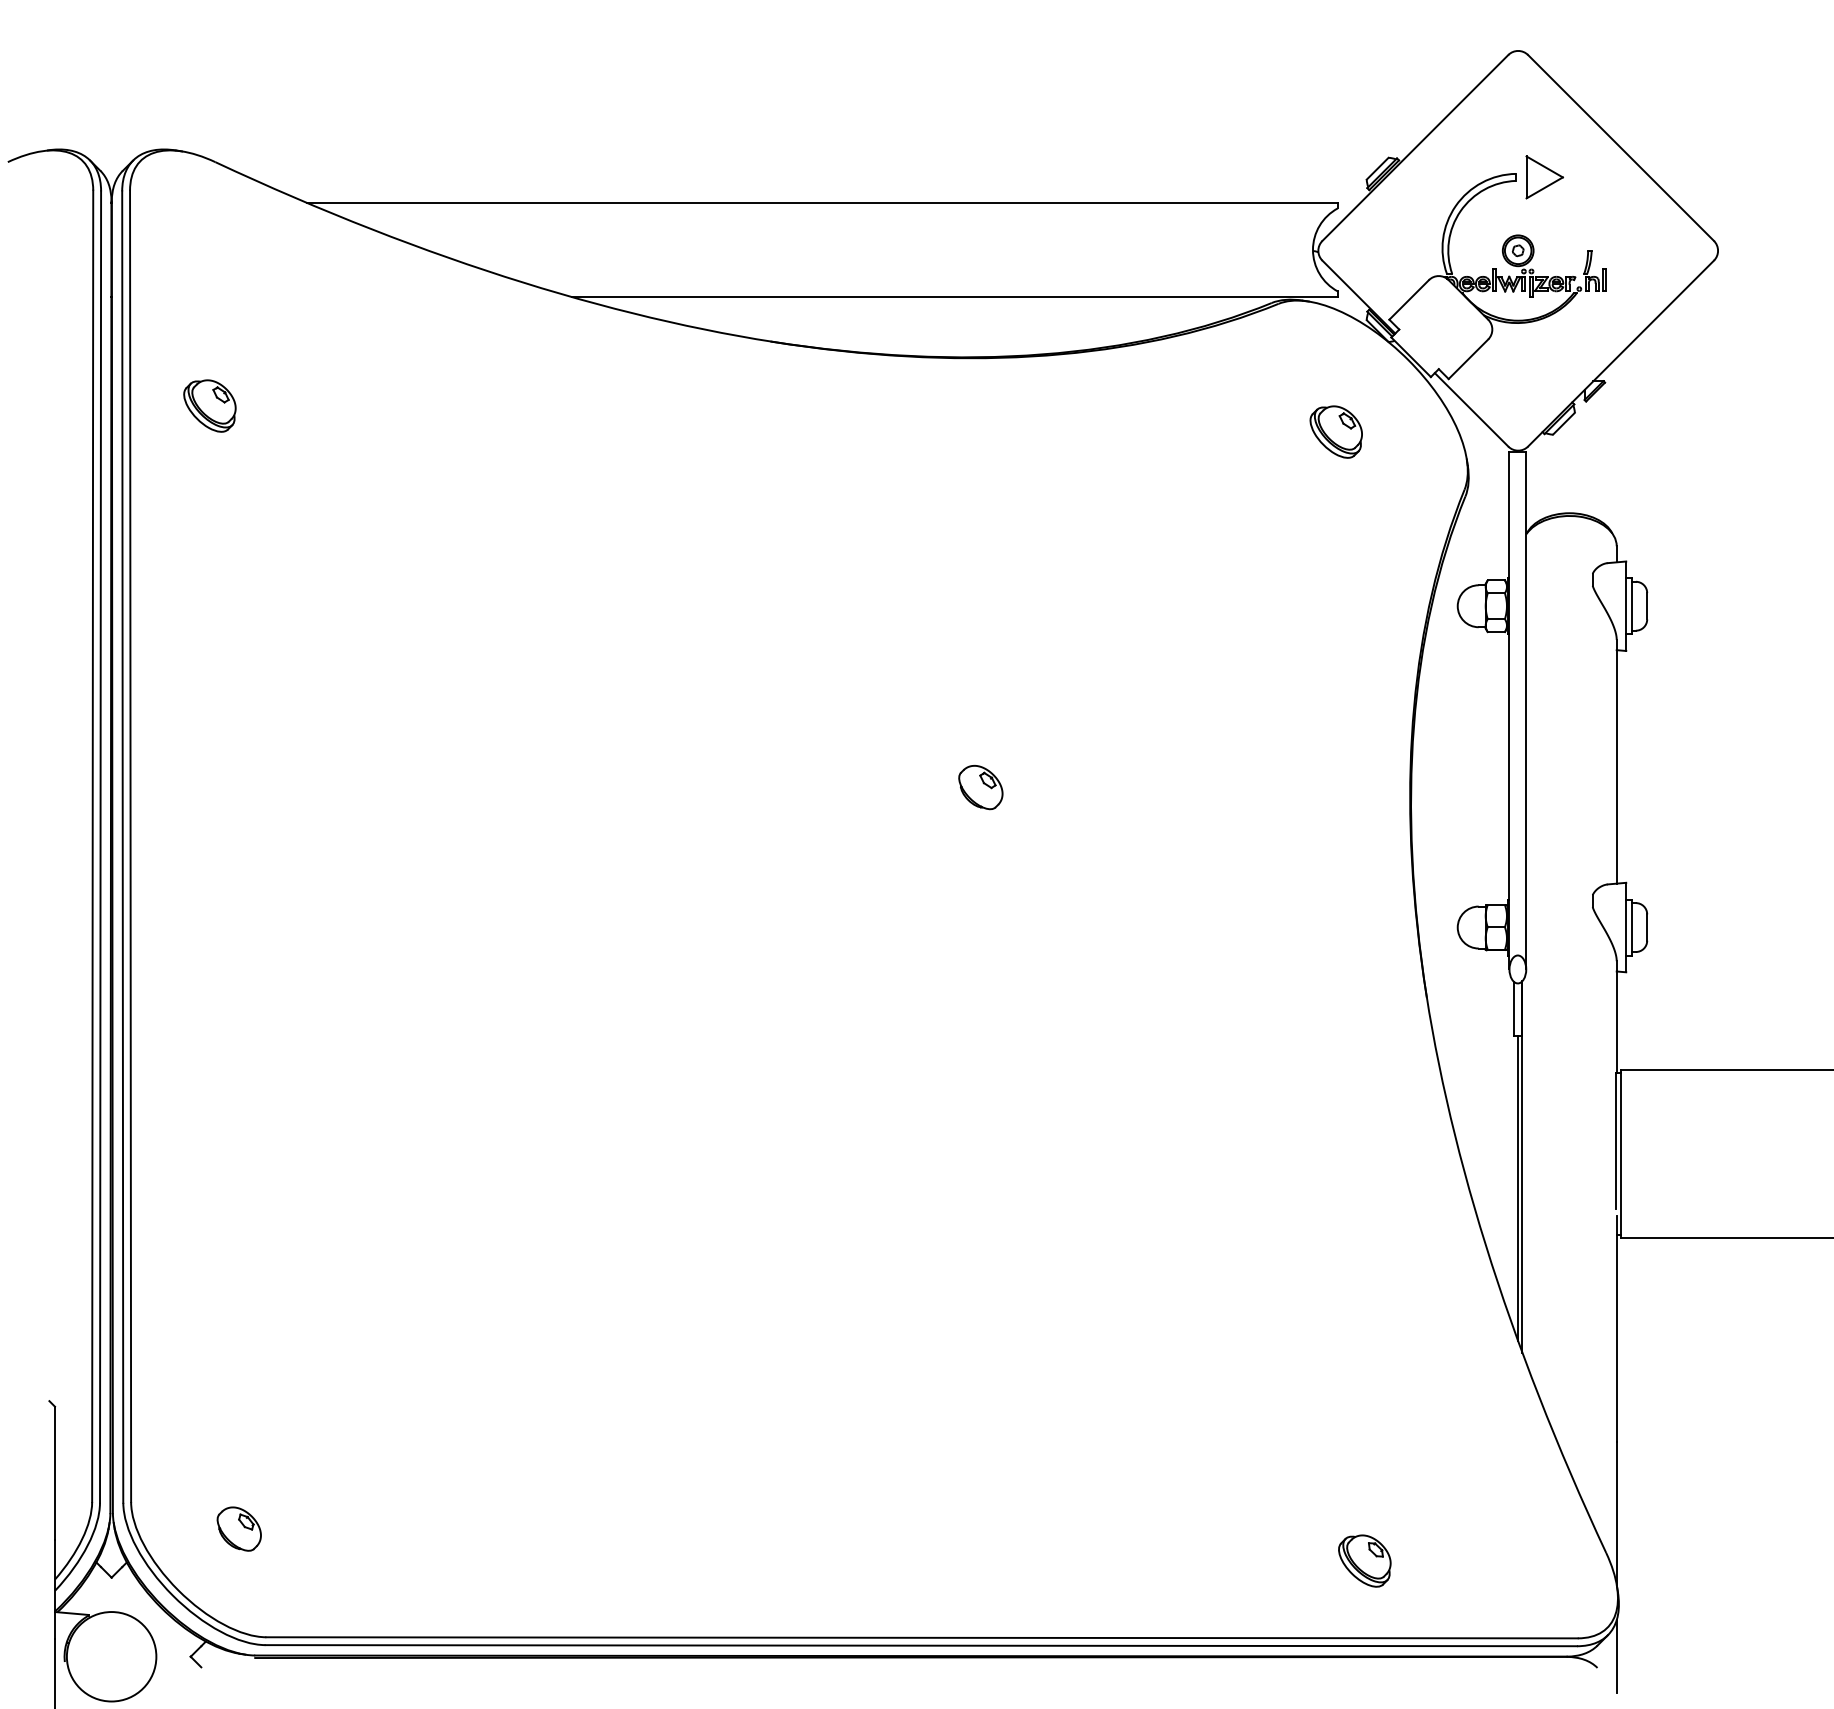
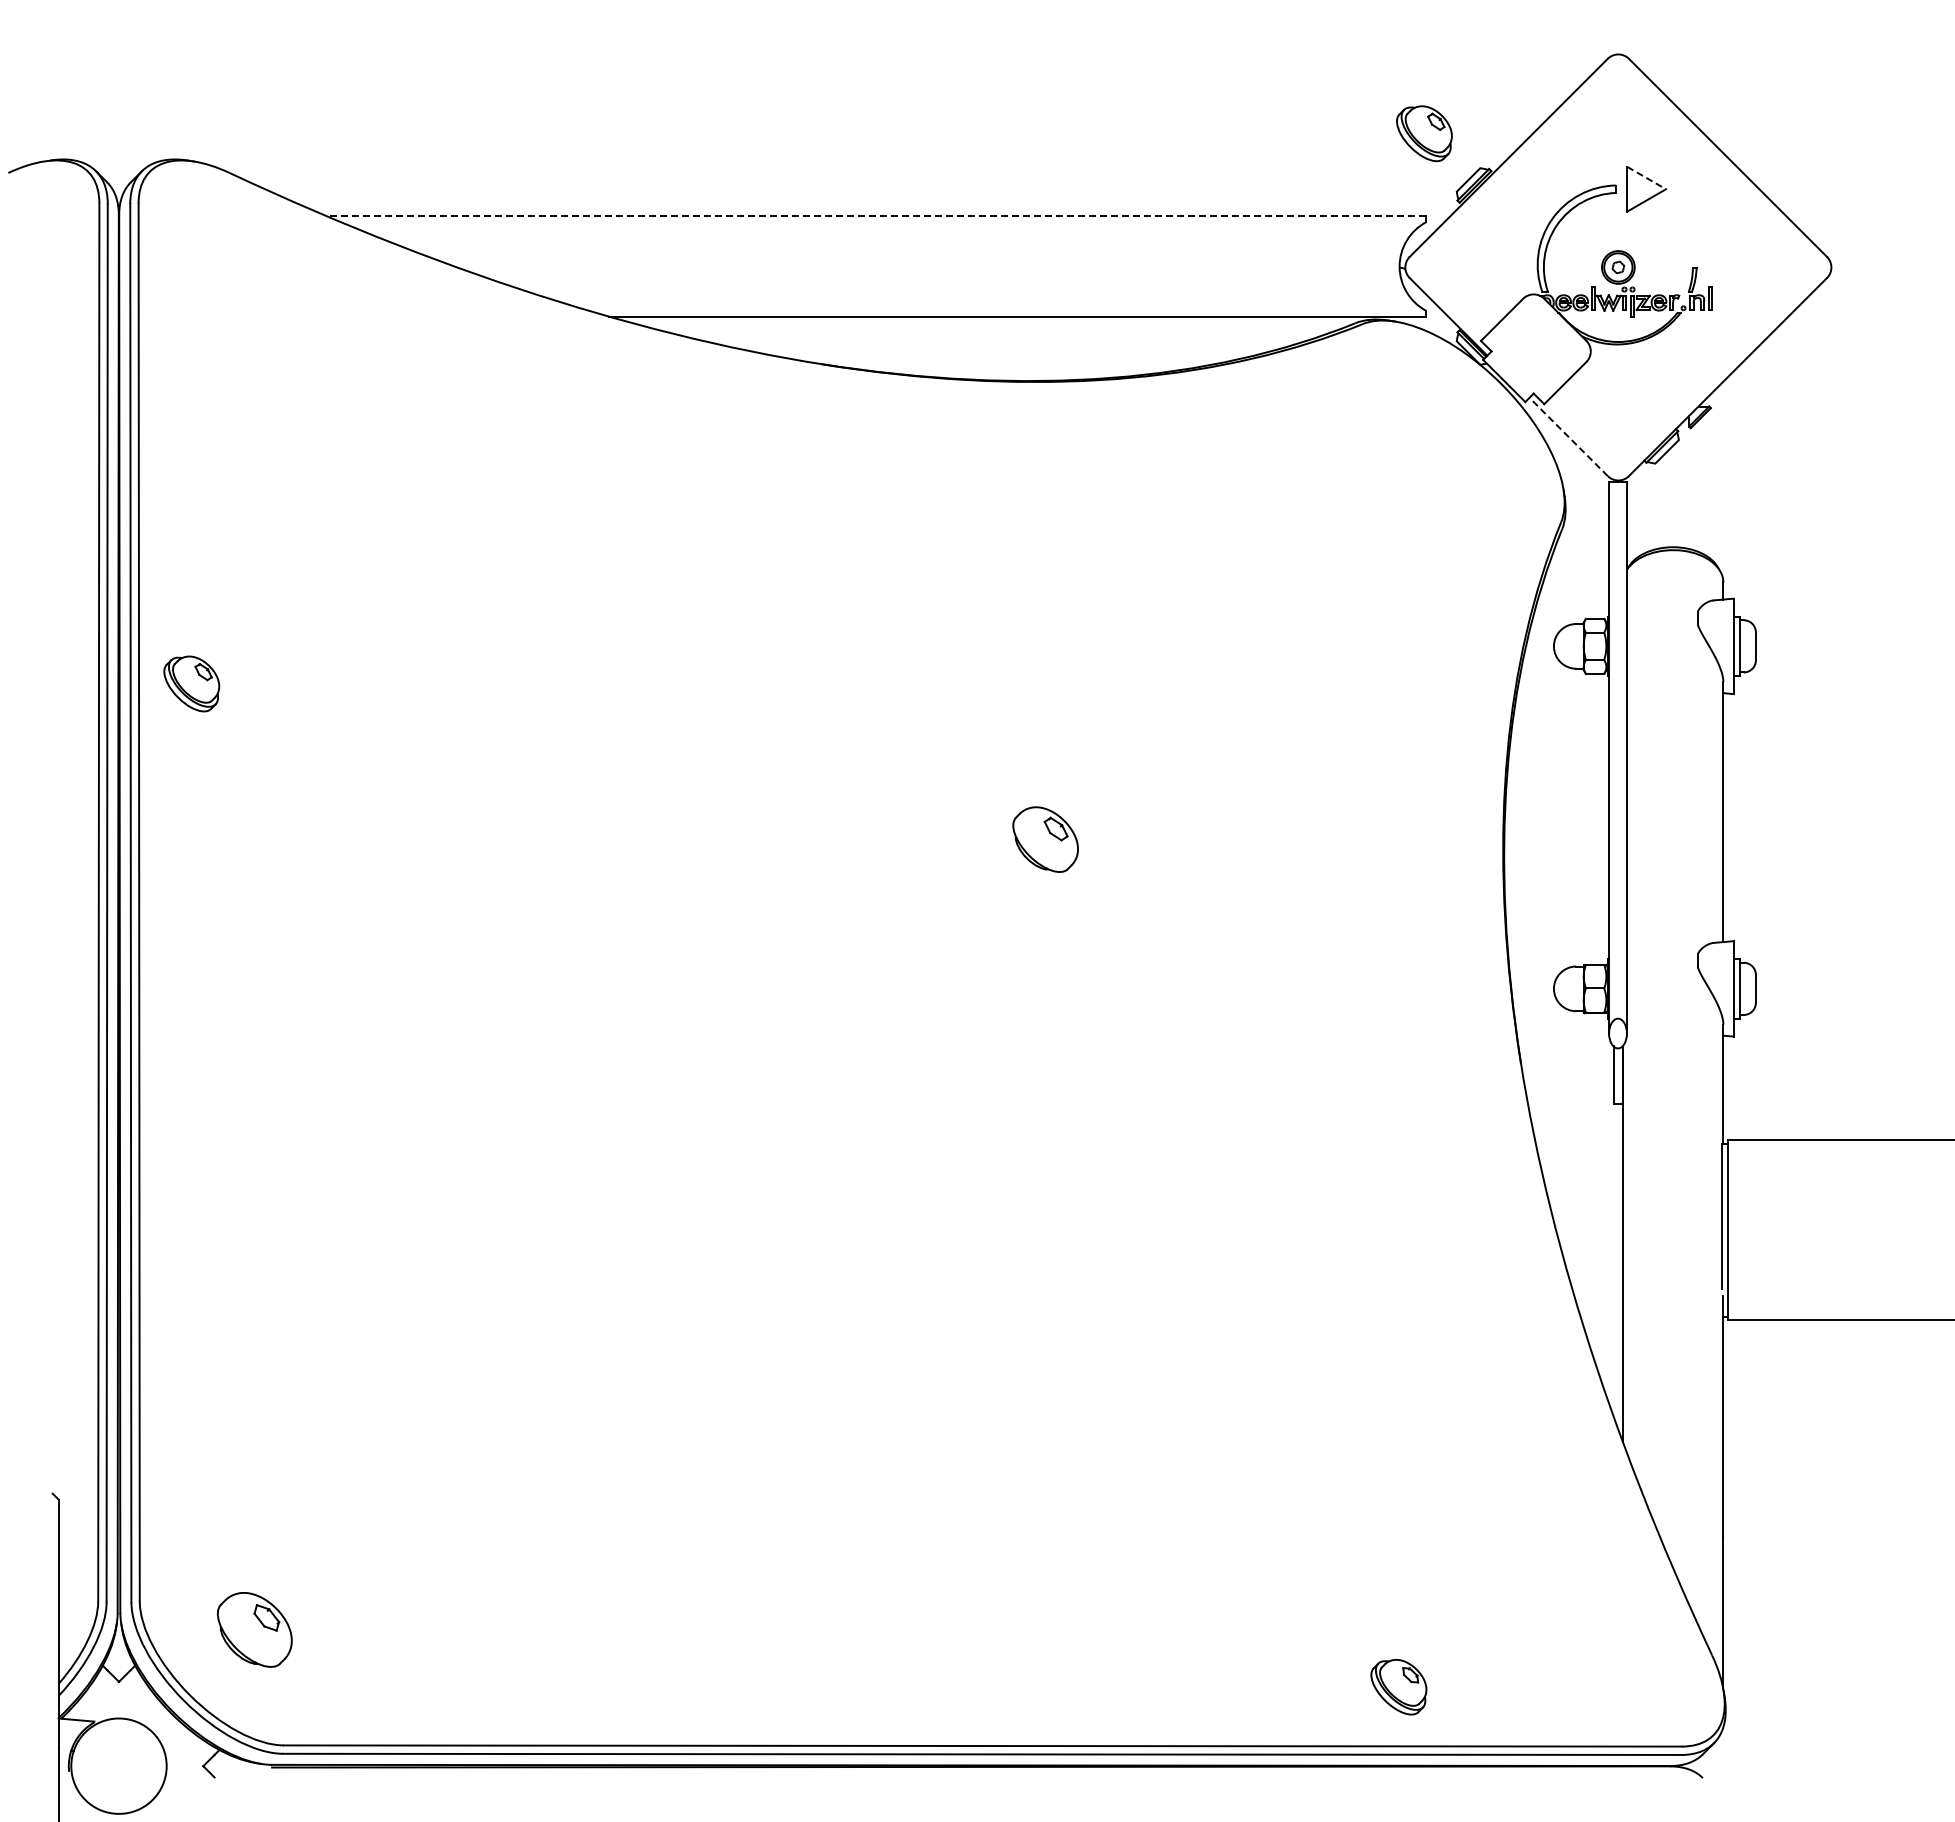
line: (1545, 167) -> (1647, 178), solid -> dashed
line: (822, 202) -> (876, 216), solid -> dashed
part: (209, 405) -> (191, 683), moved
line: (1471, 409) -> (1568, 436), solid -> dashed
part: (1336, 431) -> (1424, 133), moved
part: (980, 787) -> (1045, 839), size x1.4
line: (1518, 1187) -> (1618, 1266), removed
part: (239, 1529) -> (255, 1630), size x1.6
part: (1364, 1561) -> (1398, 1687), moved
line: (1616, 1657) -> (1723, 1766), removed

